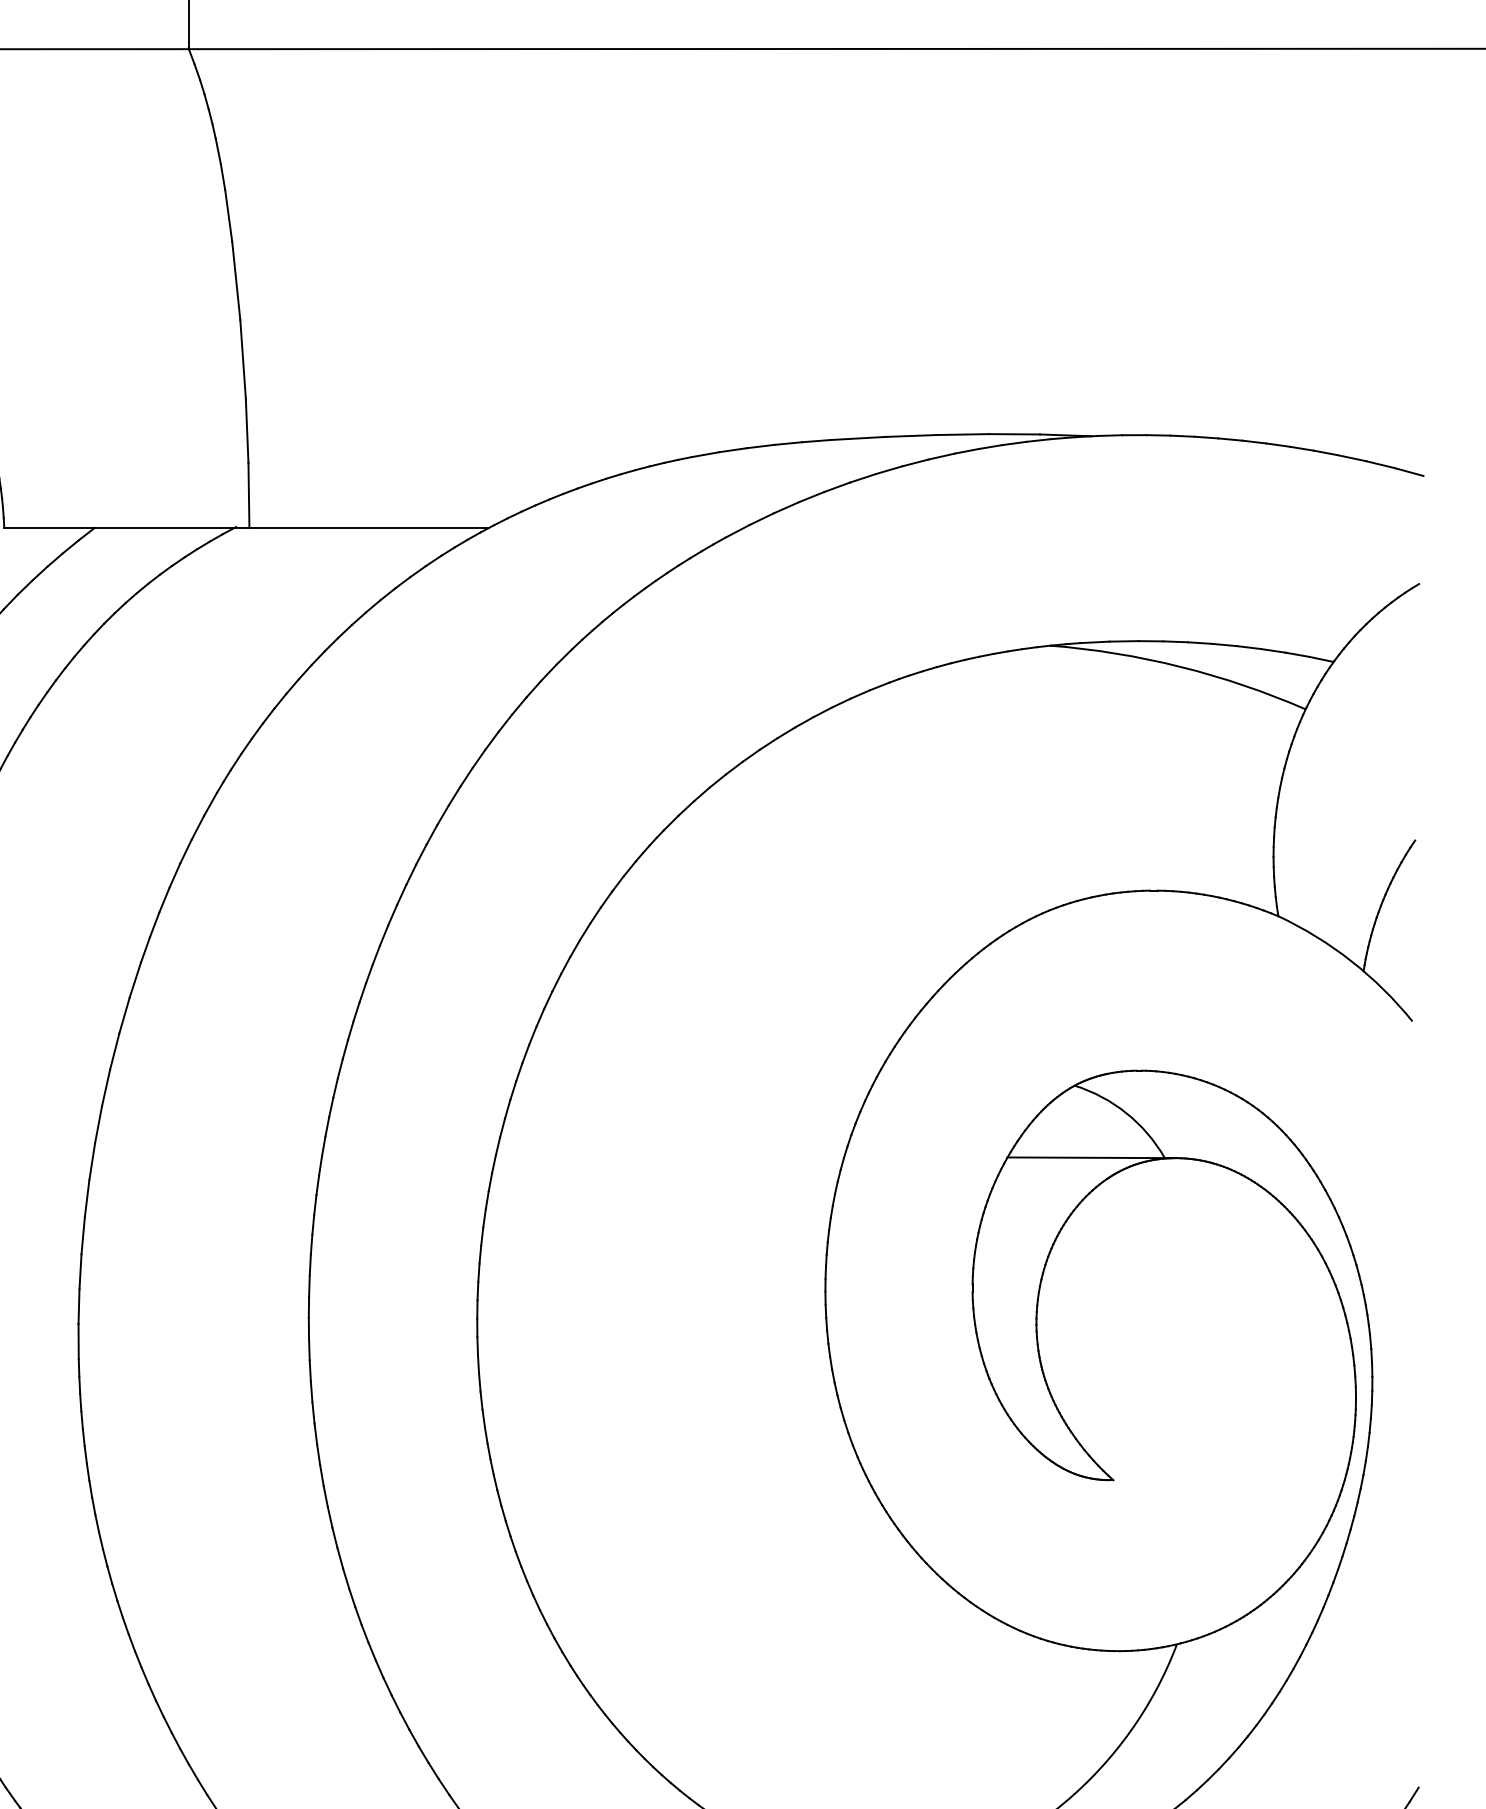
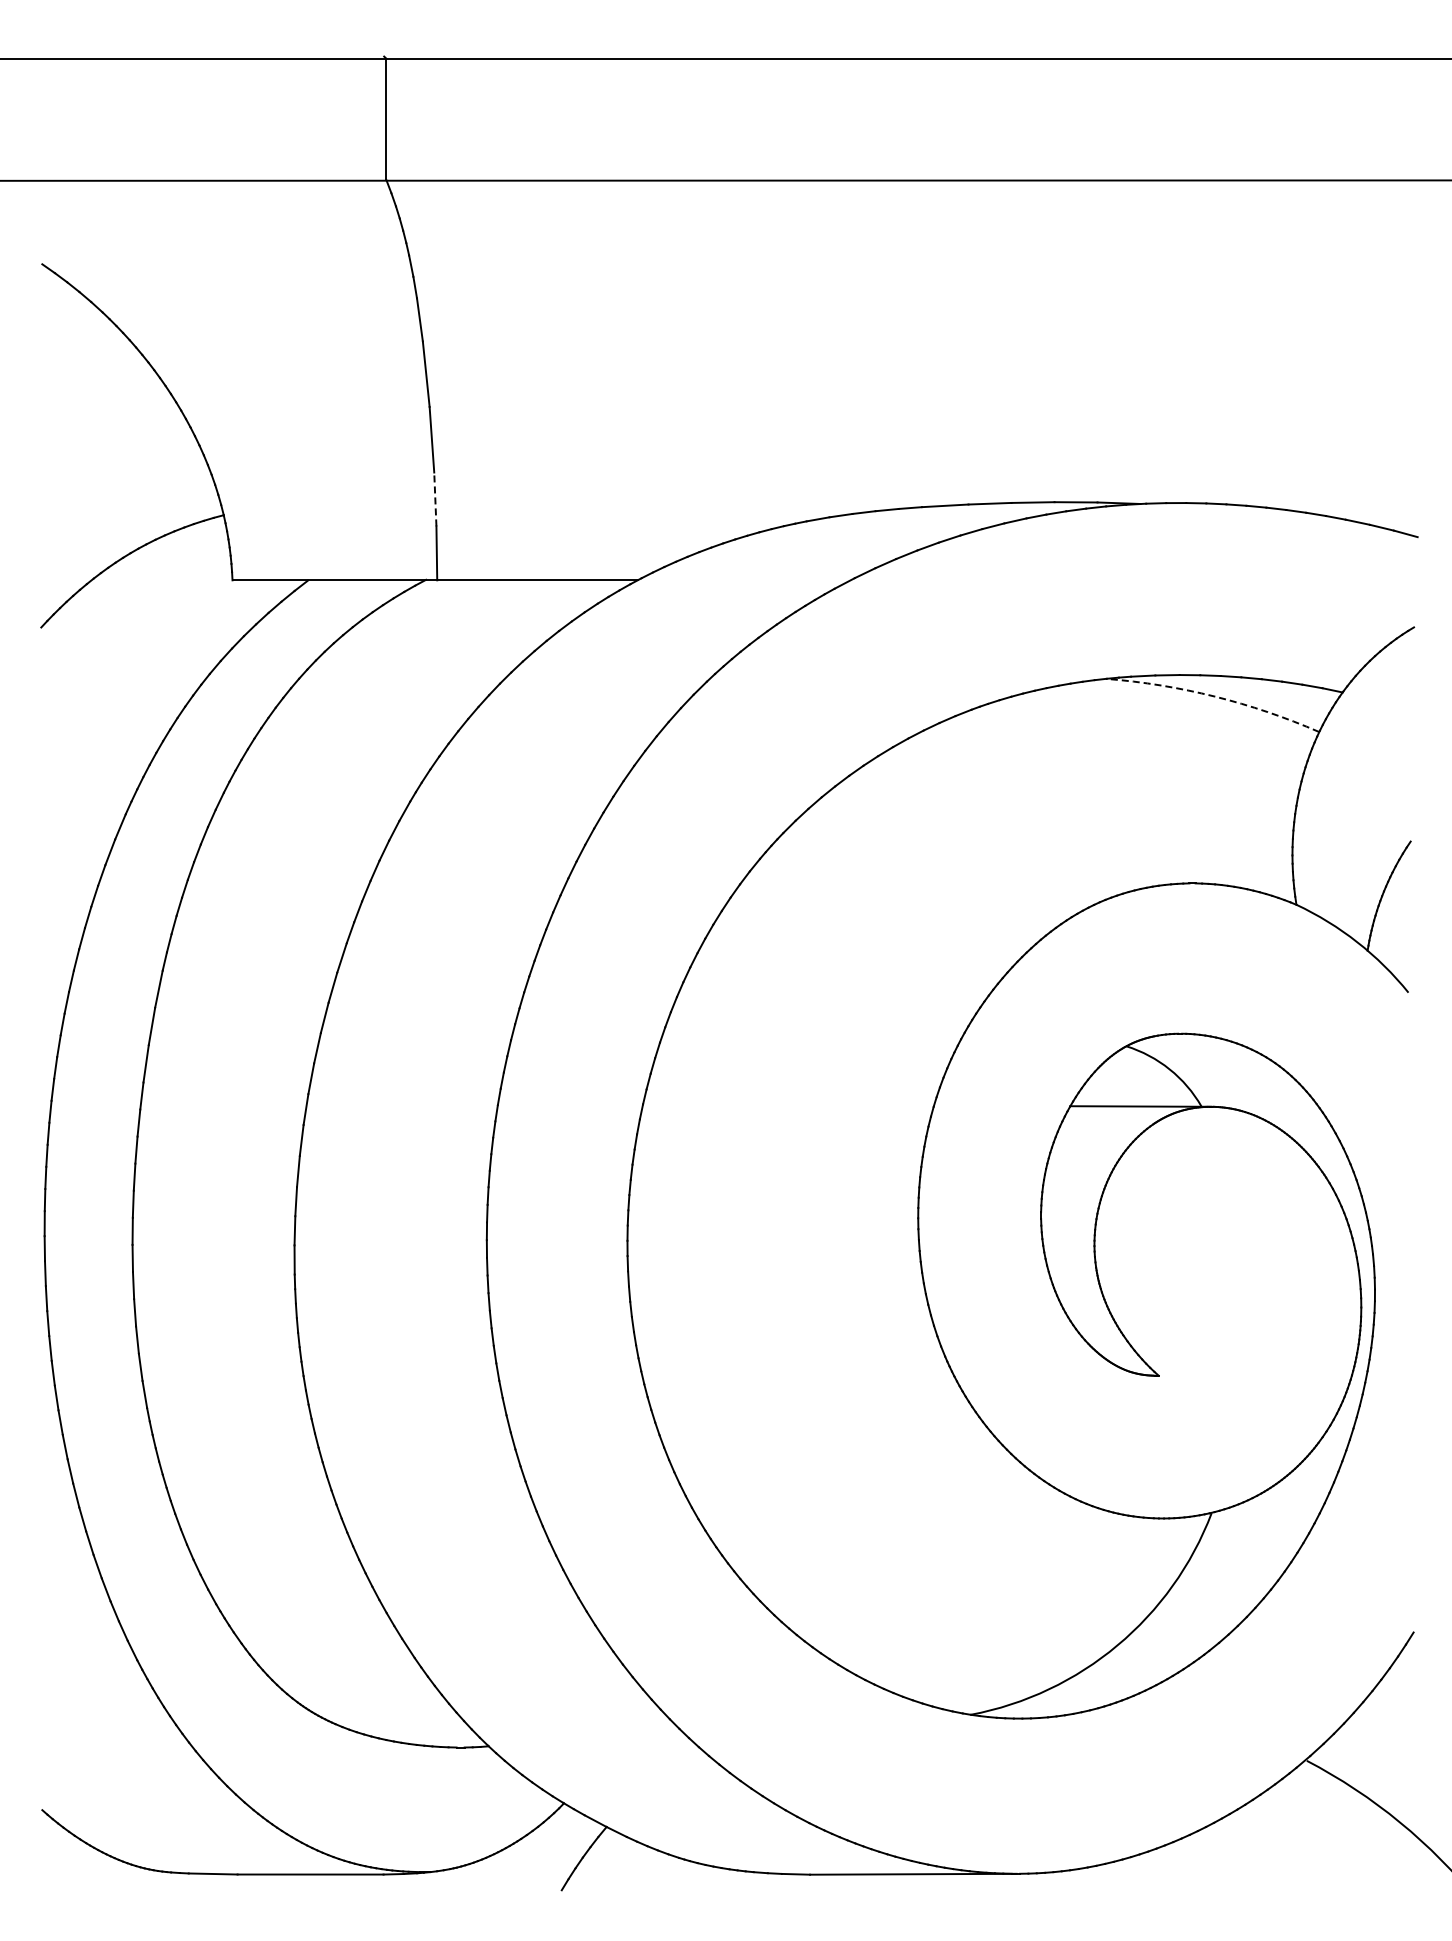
line: (247, 430) -> (435, 499), solid -> dashed
arc: (1180, 666) -> (1214, 696), solid -> dashed

